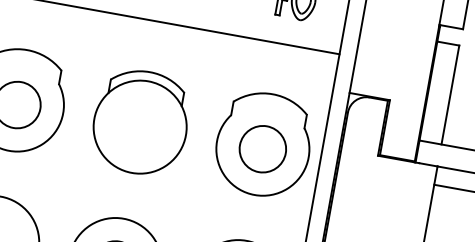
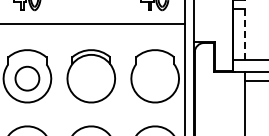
line: (449, 95) -> (244, 34), solid -> dashed
circle: (261, 148) -> (154, 78), removed

